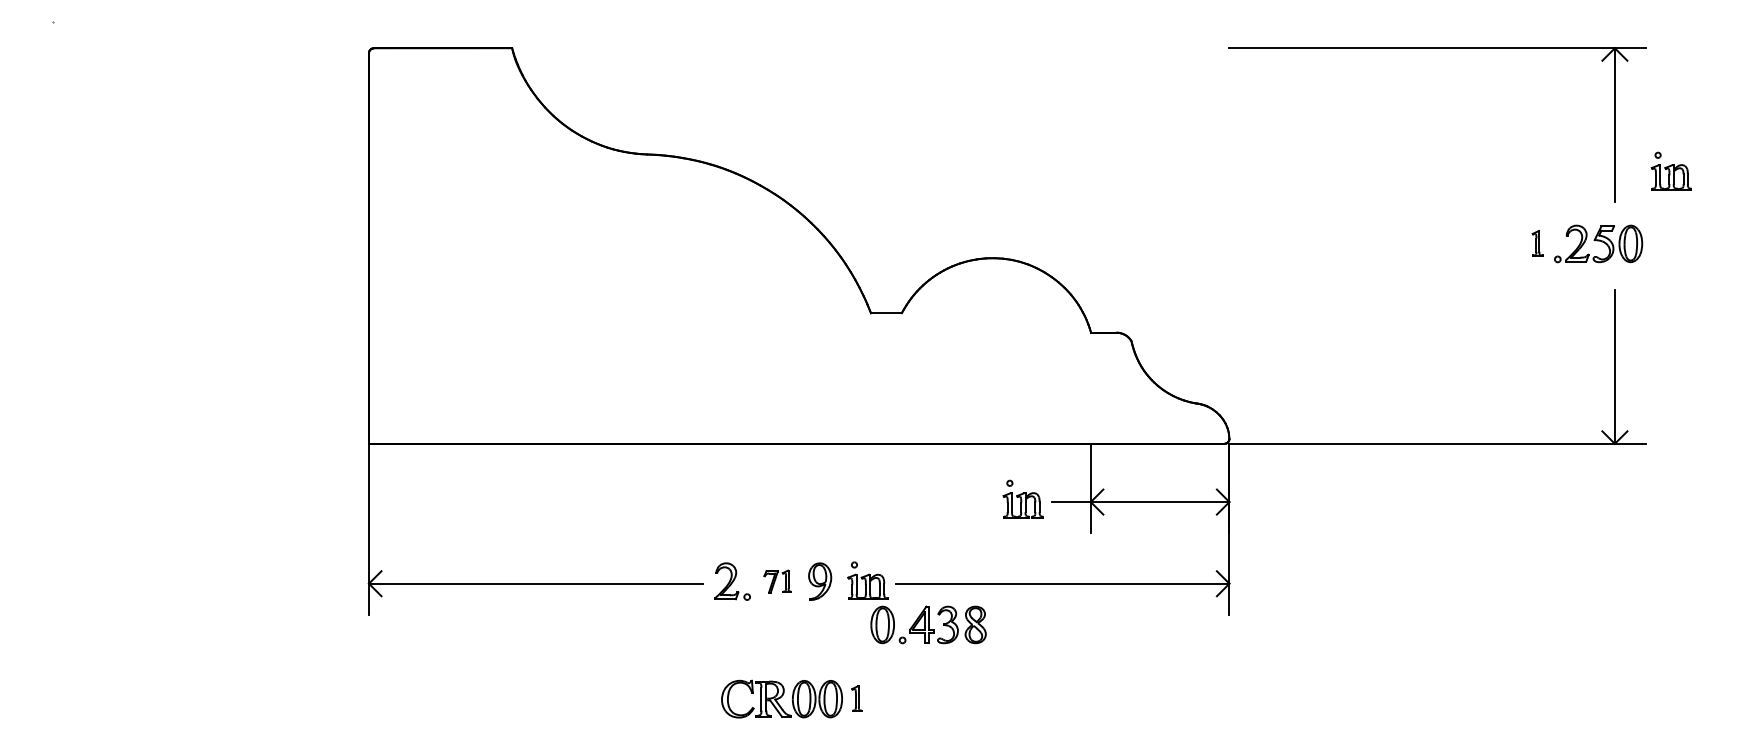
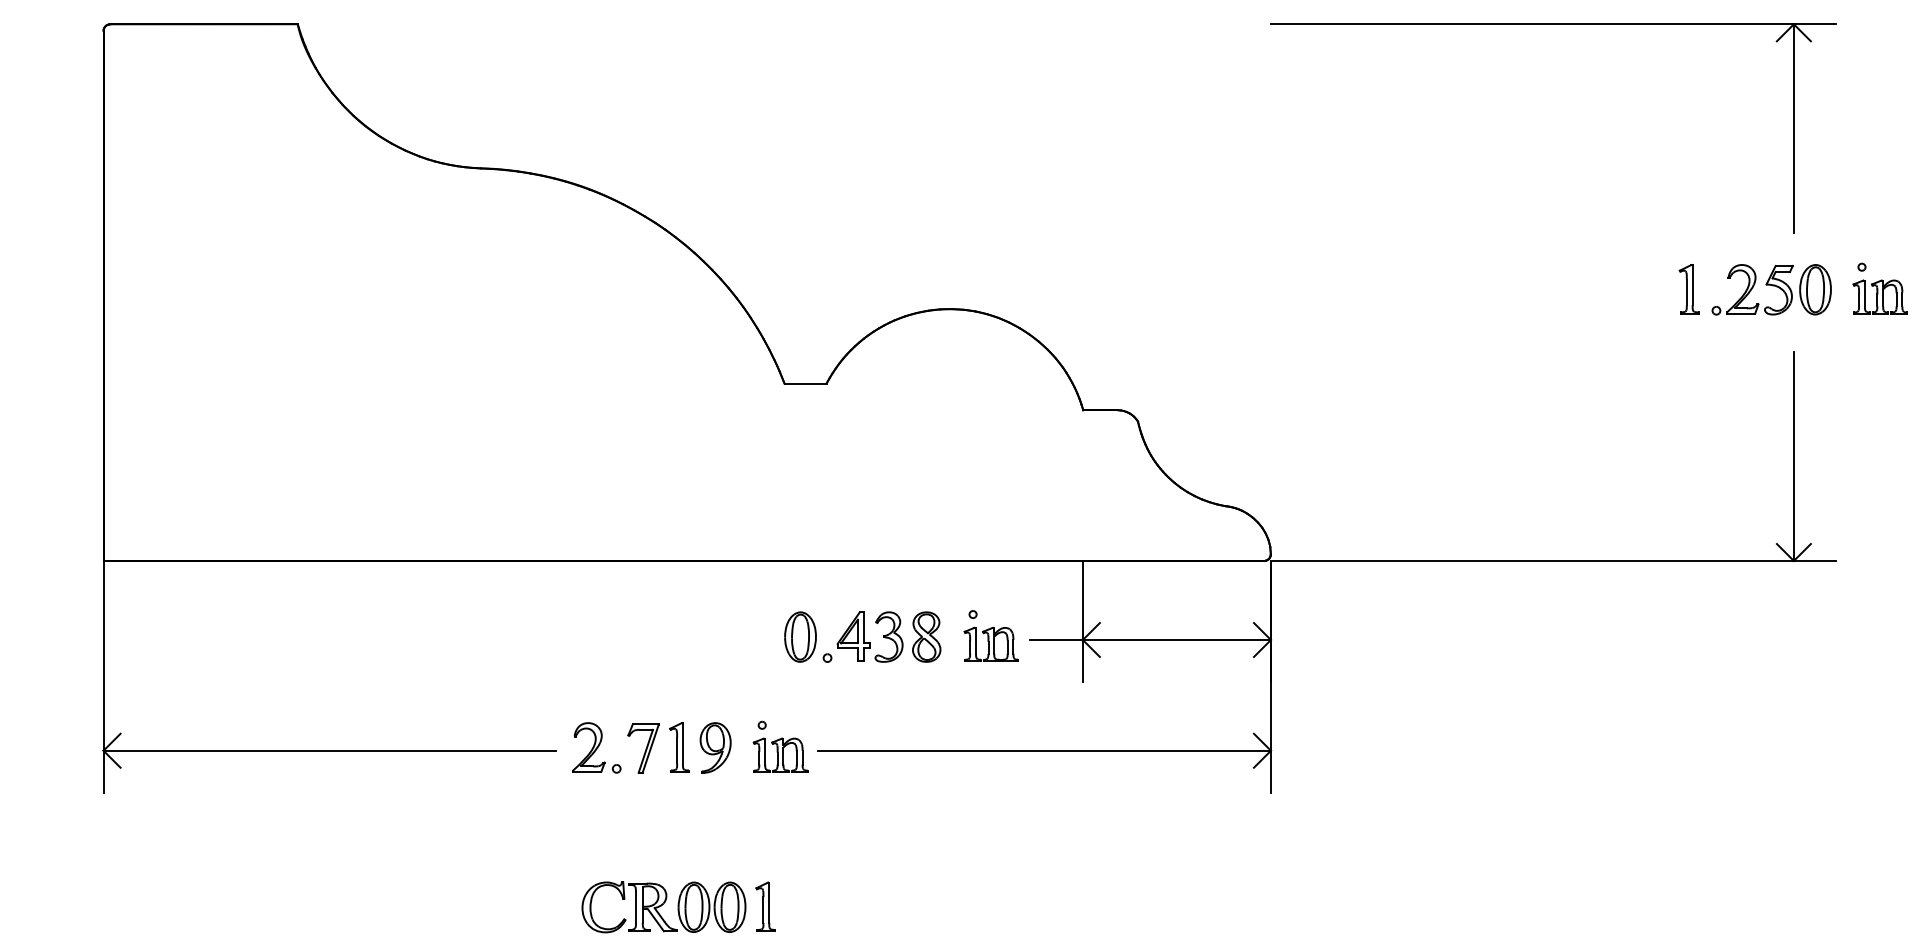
part: (1670, 170) -> (1878, 287), moved
part: (1537, 243) -> (1688, 289), size x1.43
part: (777, 581) -> (657, 747), size x1.67
part: (928, 624) -> (862, 636), moved
part: (856, 698) -> (764, 906), size x1.43

